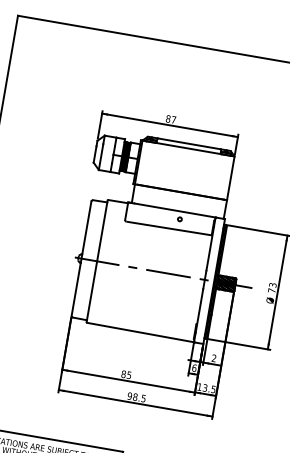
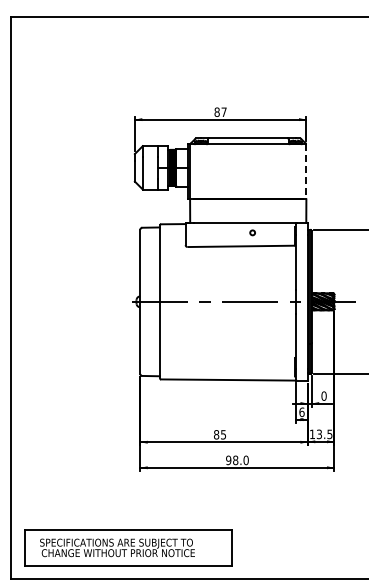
line: (230, 178) -> (306, 171), solid -> dashed
text: (213, 357) -> (323, 395), 2 -> 0
text: (143, 398) -> (245, 460), 98.5 -> 98.0

